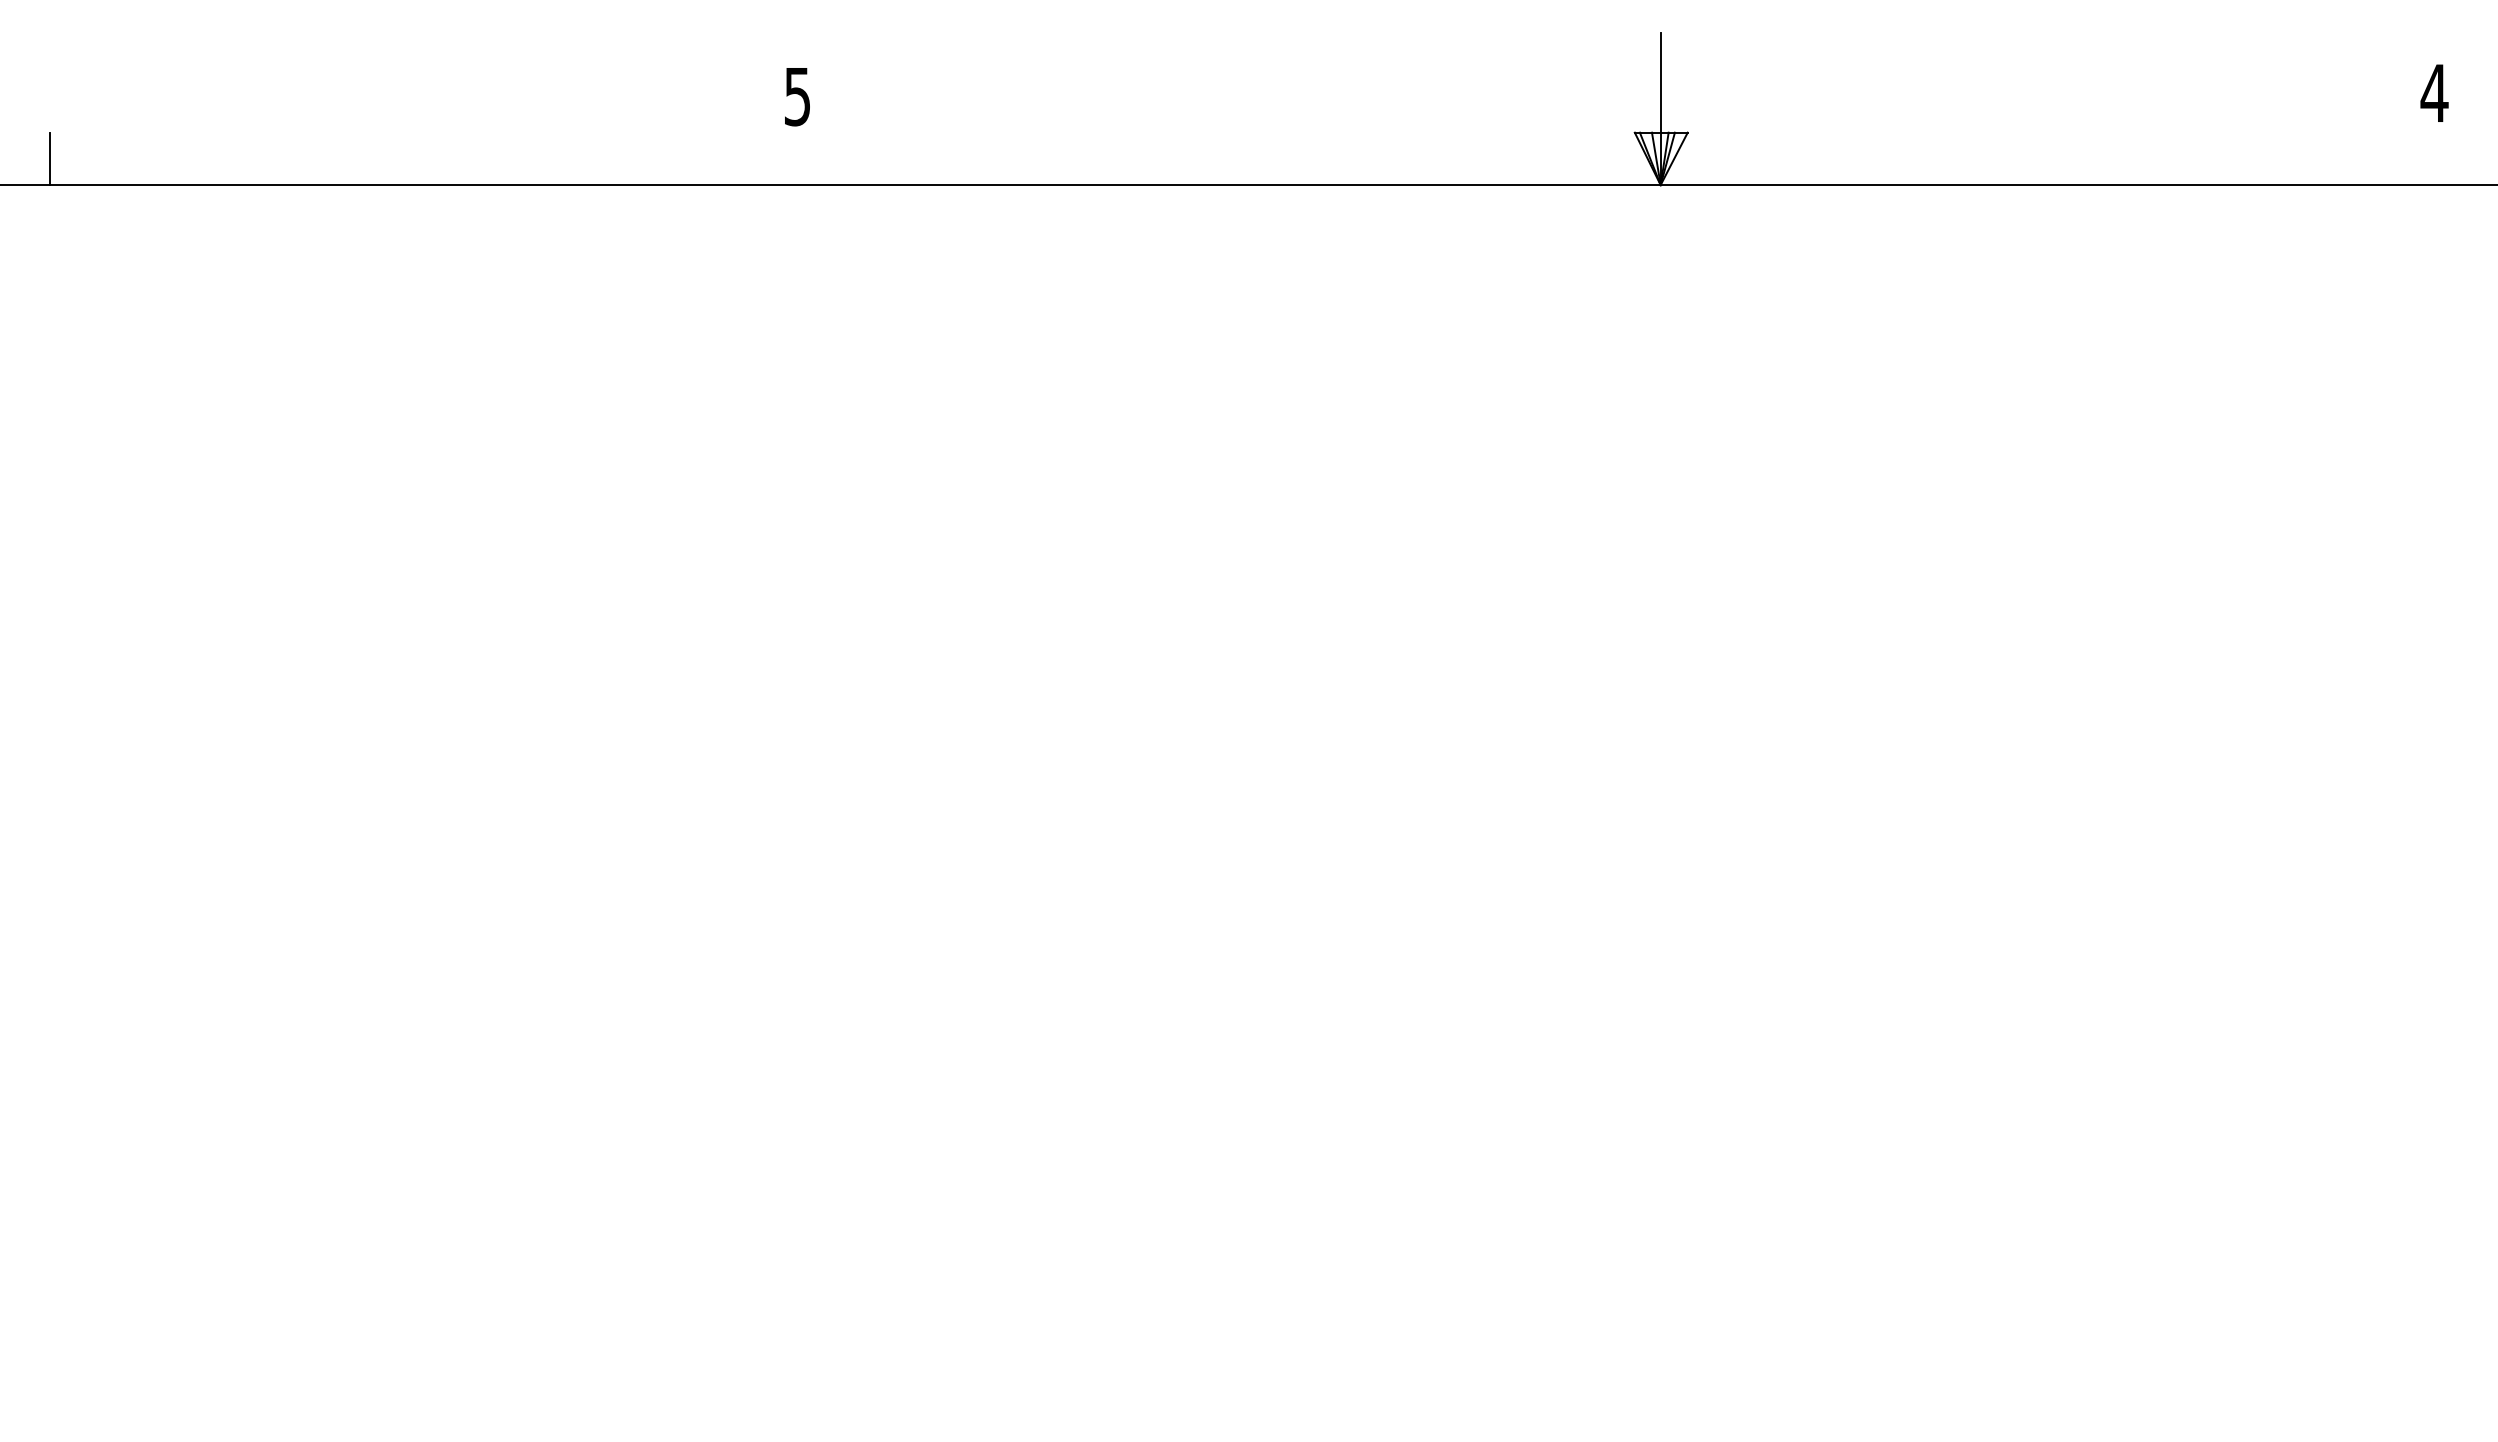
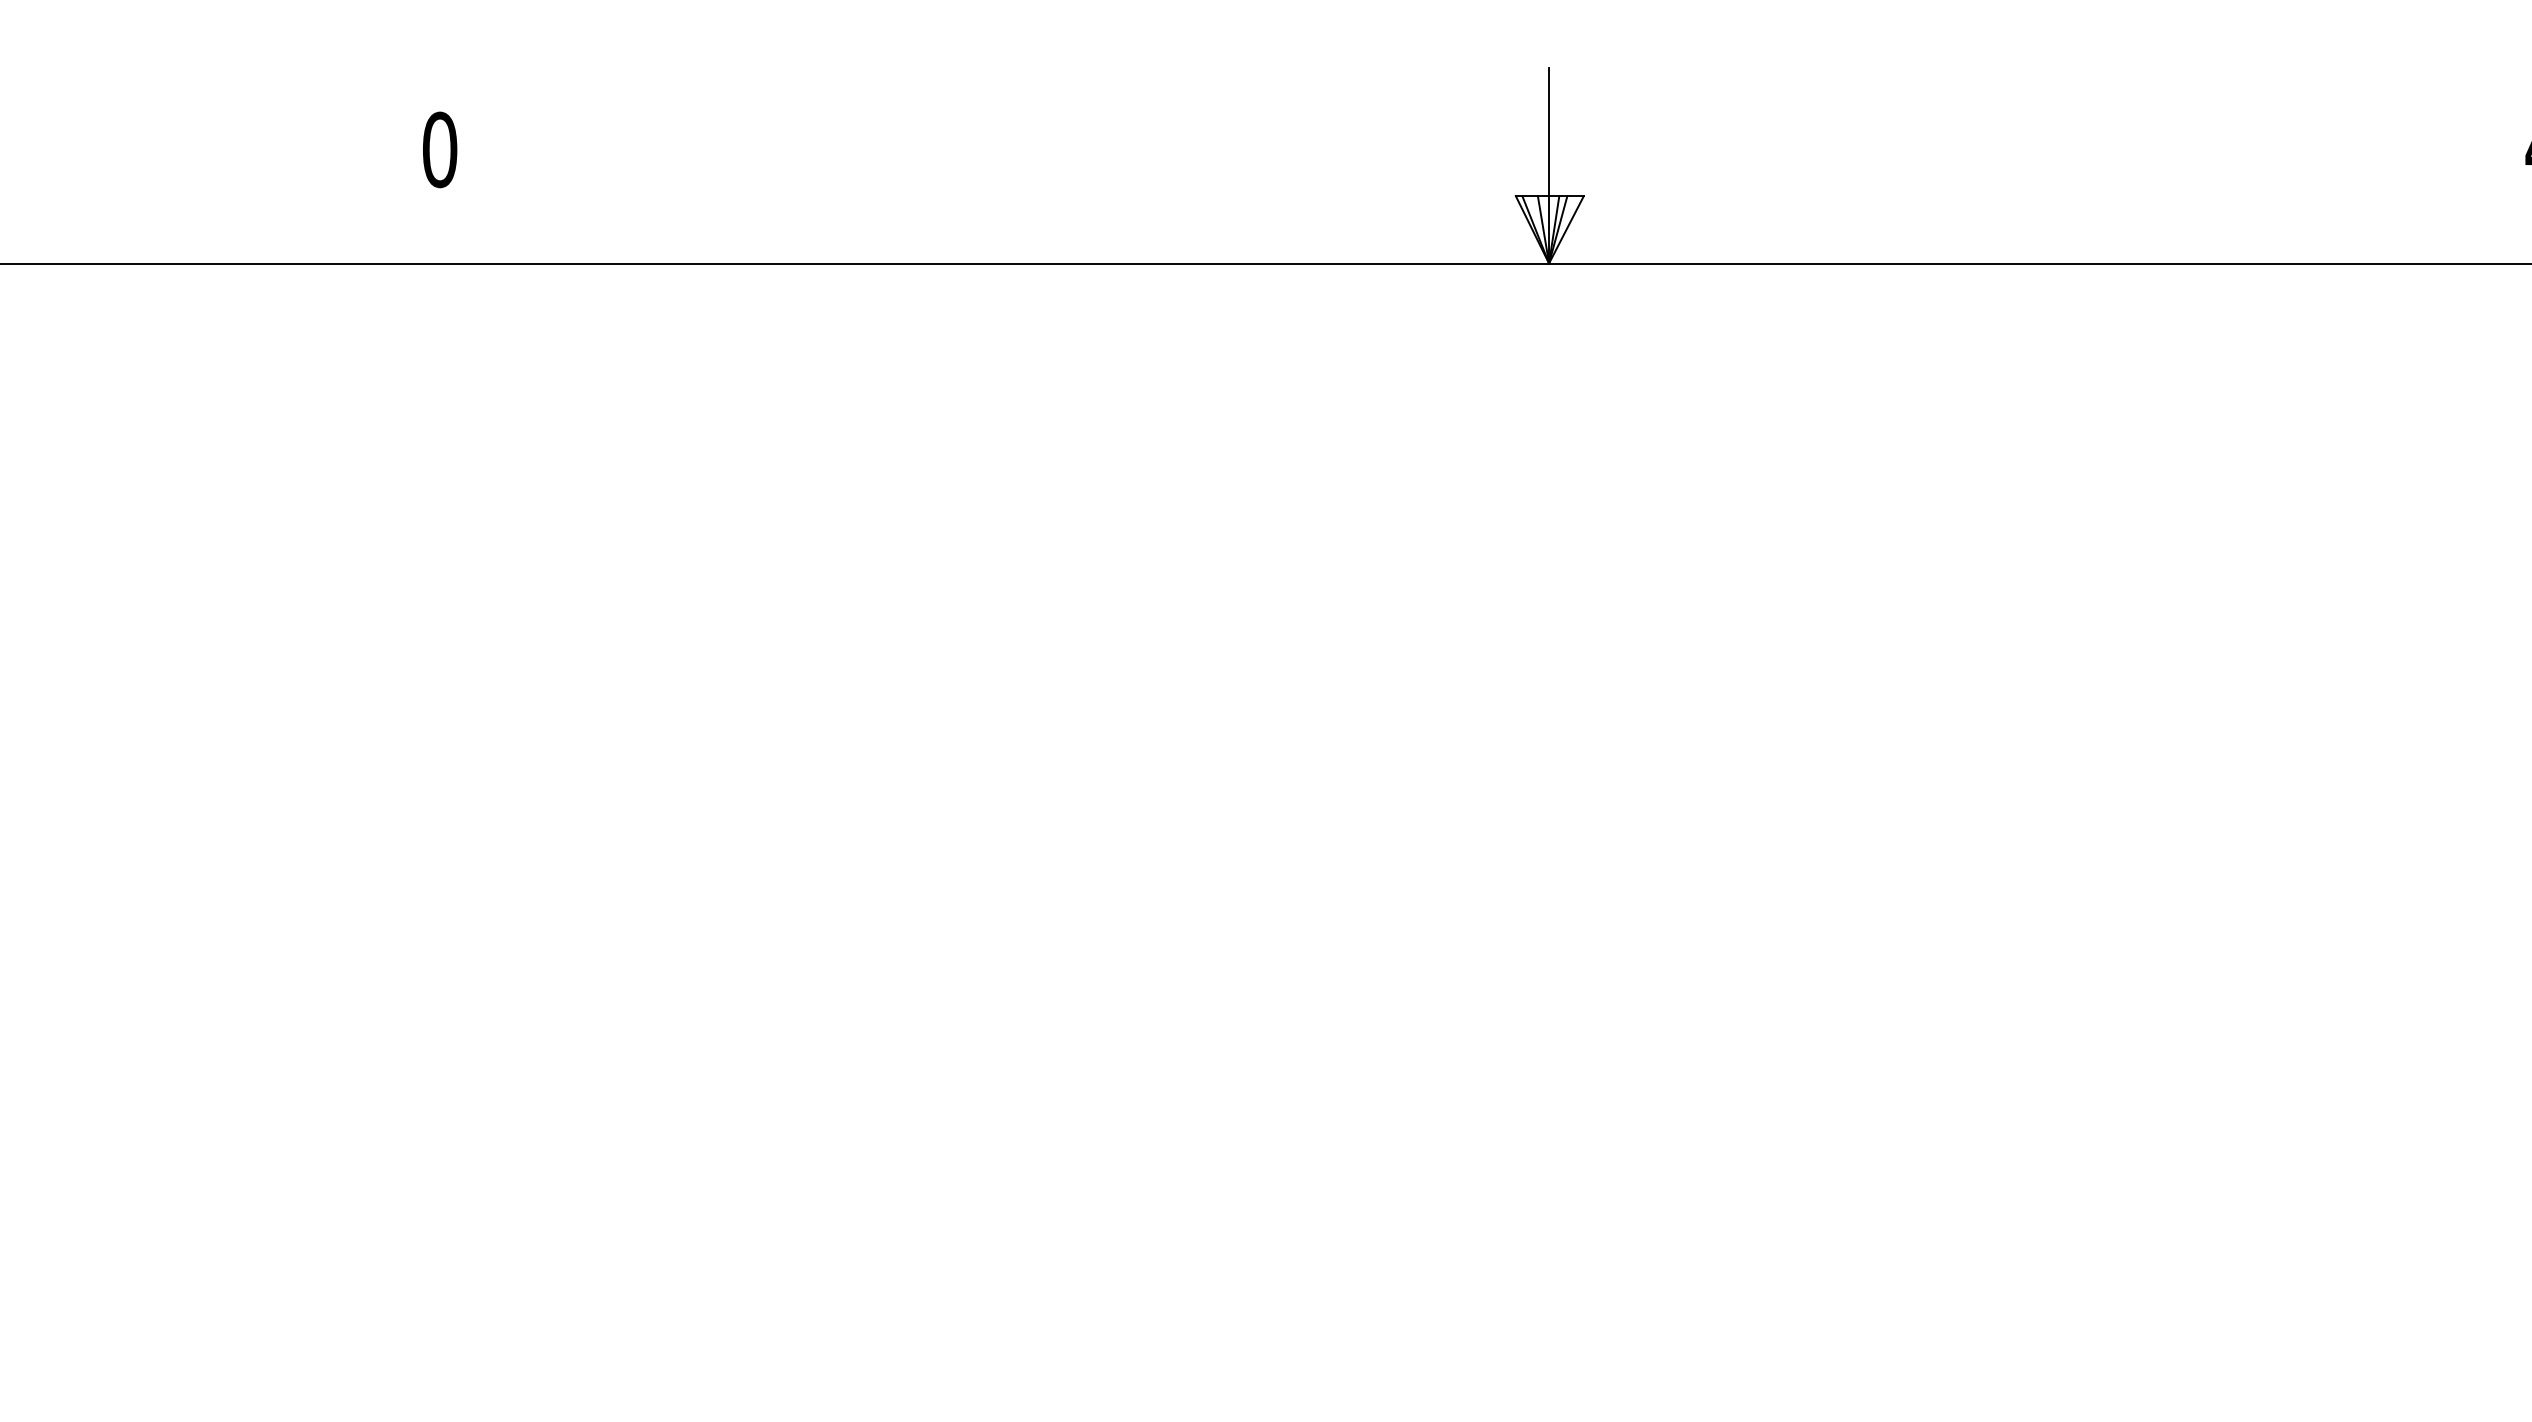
text: (797, 96) -> (439, 149), 5 -> 0

